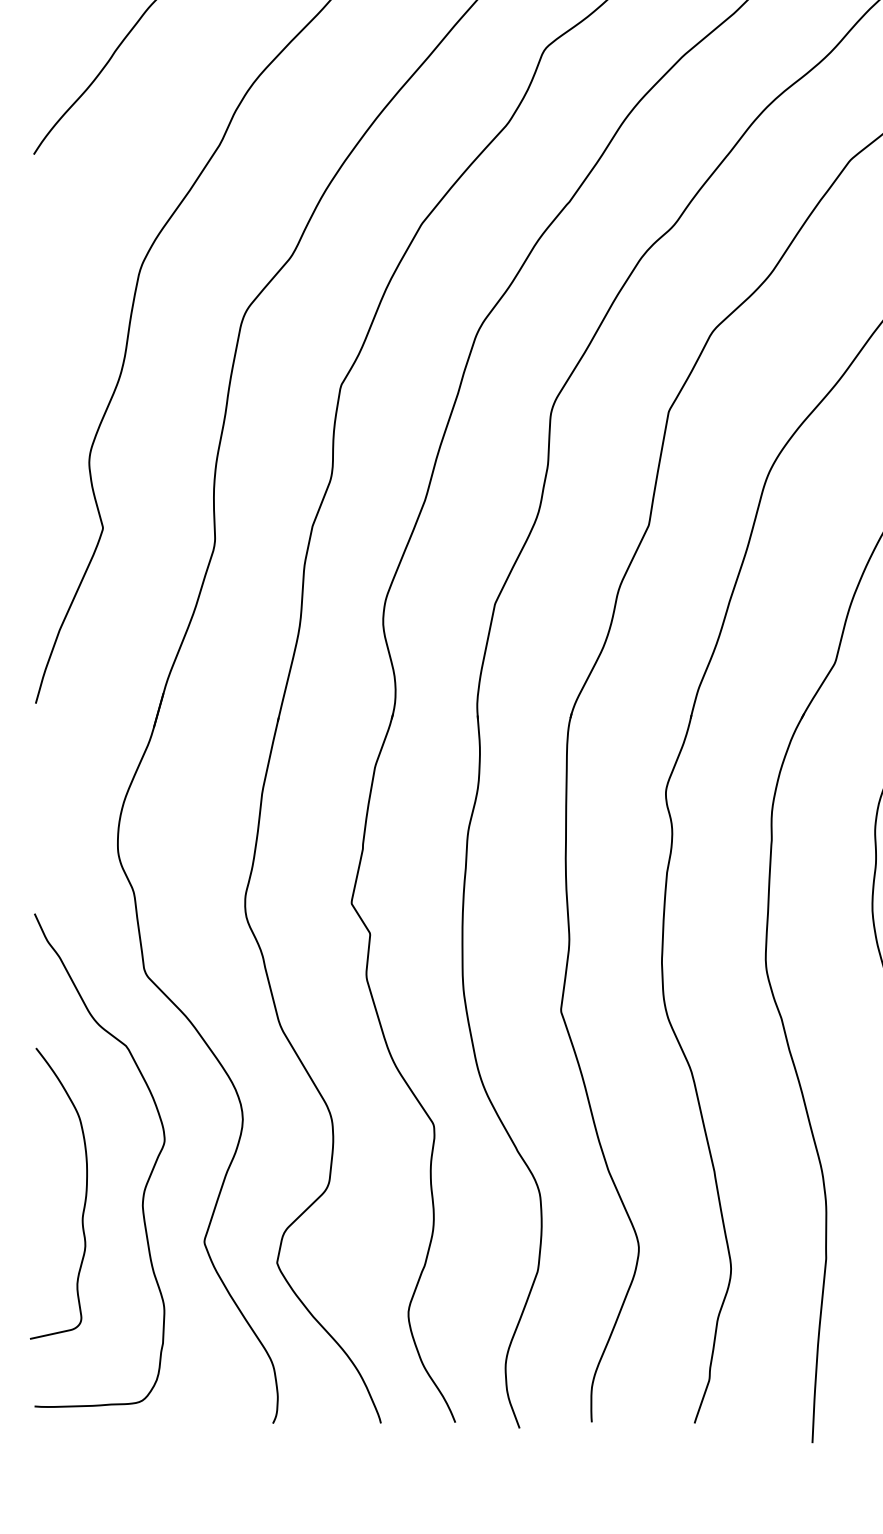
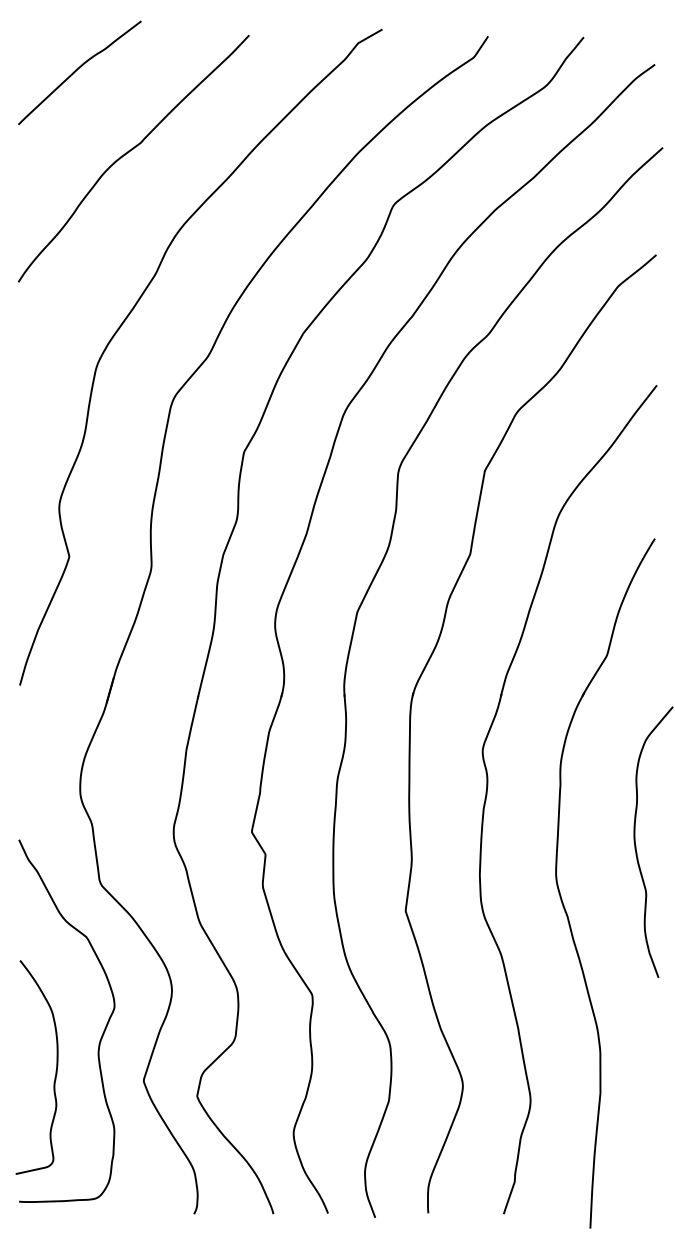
curve: (84, 1197) -> (55, 1070), moved

